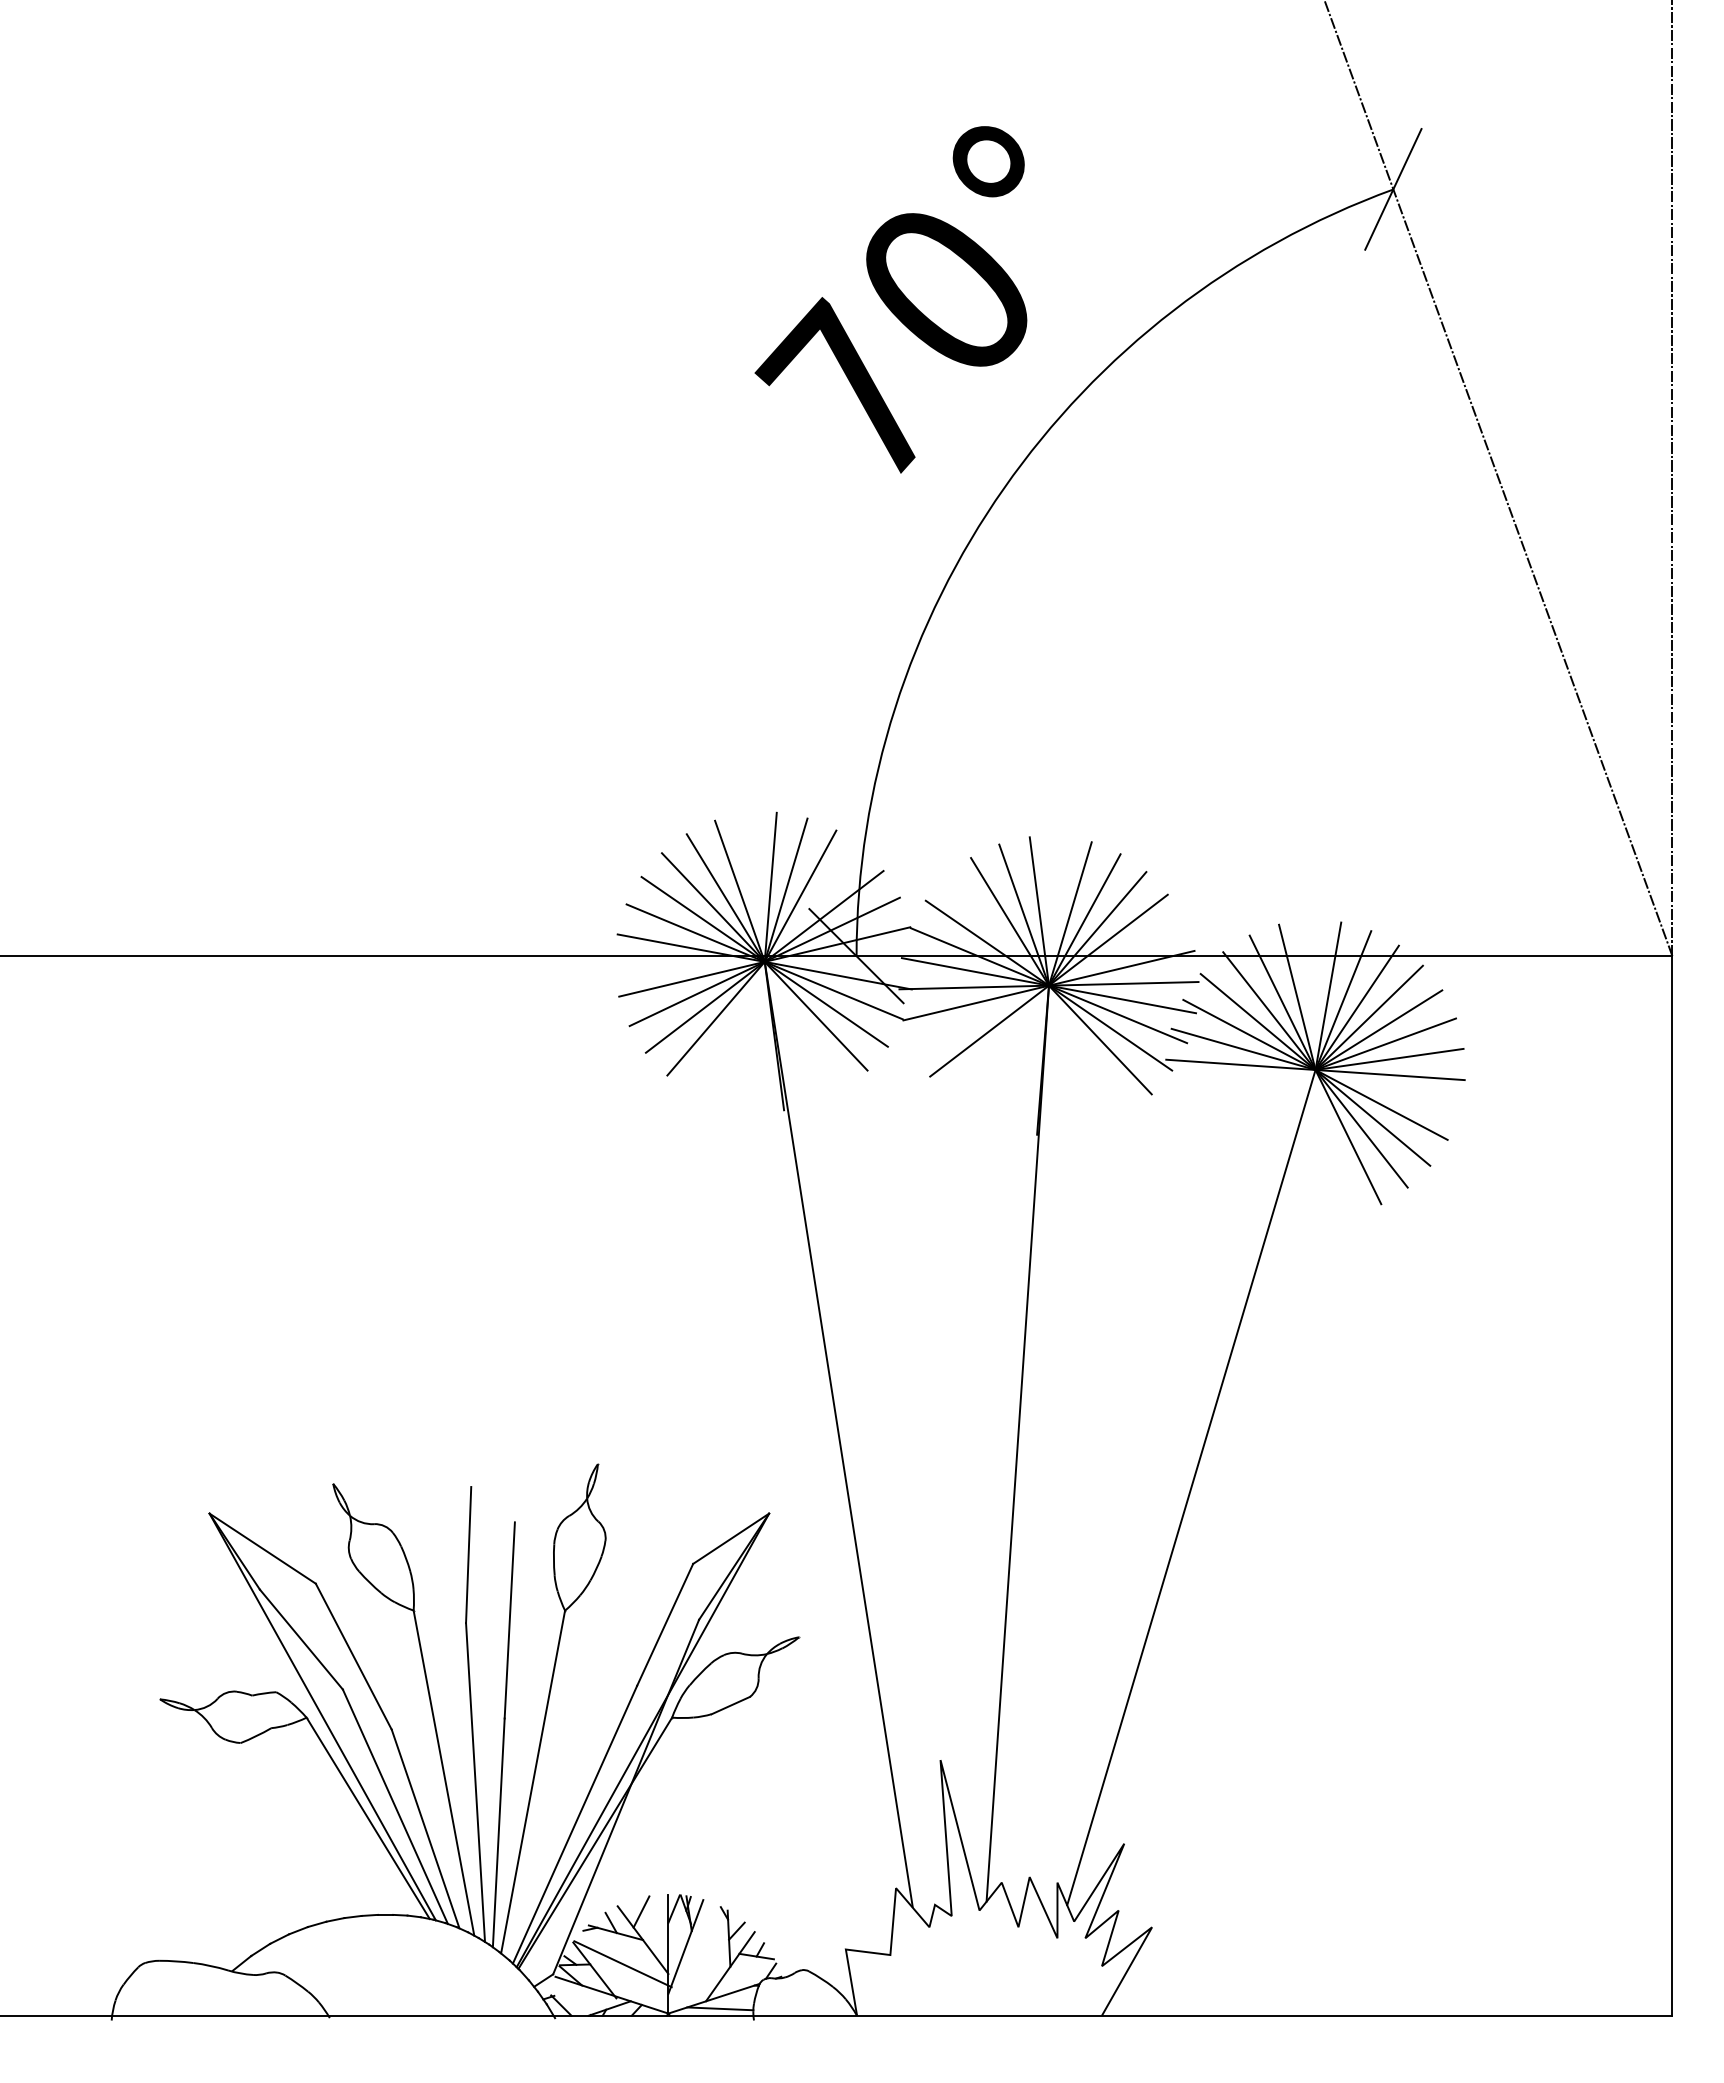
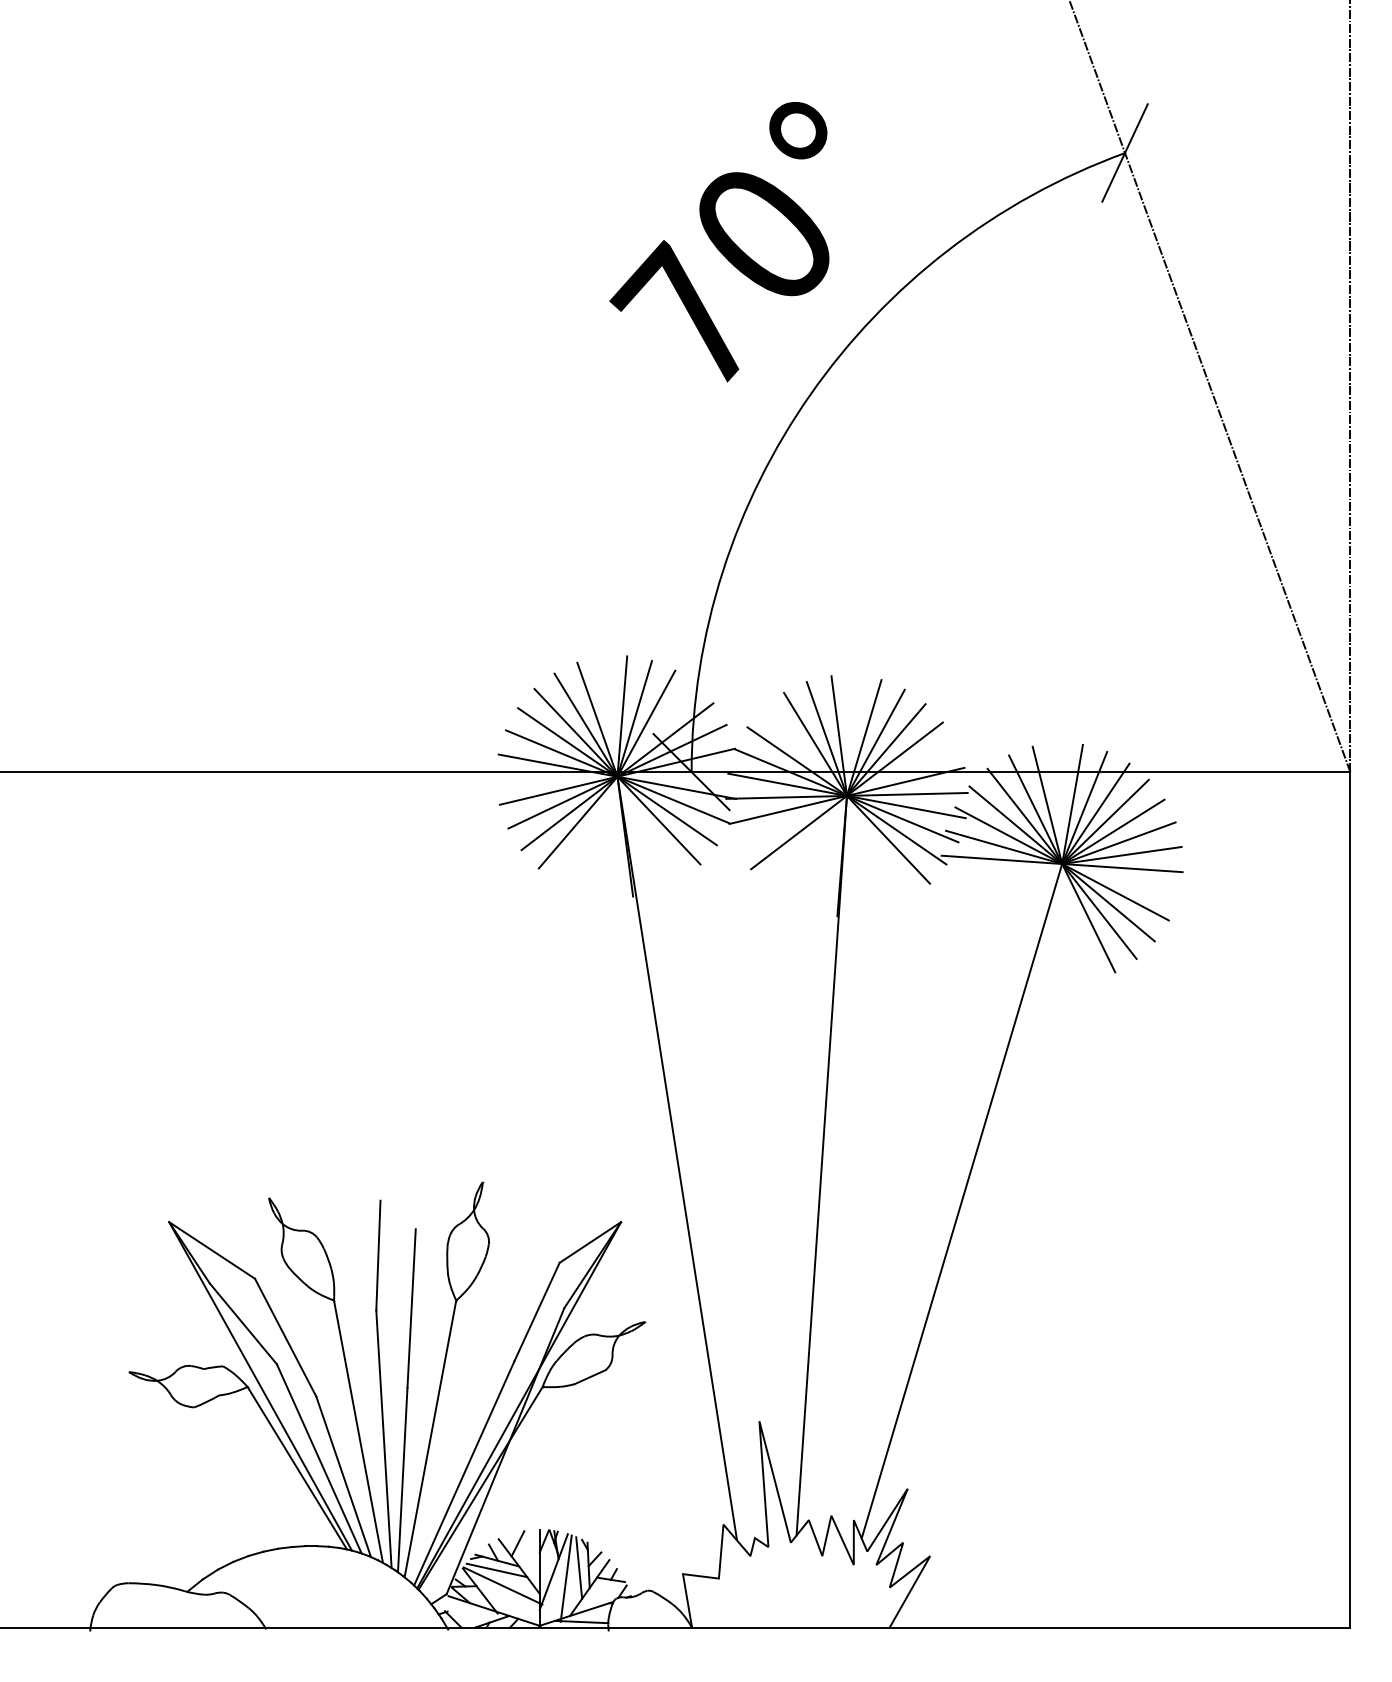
line: (716, 1941) -> (578, 1567), added
line: (615, 1944) -> (496, 1570), added
line: (701, 1954) -> (566, 1578), added

